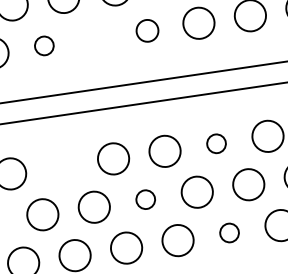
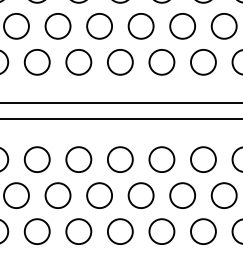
circle: (147, 31) -> (120, 62), size x1.43
circle: (95, 38) -> (78, 62), added
circle: (43, 46) -> (36, 62), size x1.67
circle: (215, 143) -> (161, 159), size x1.67
circle: (61, 166) -> (36, 159), added
circle: (145, 199) -> (99, 195), size x1.67
circle: (228, 232) -> (161, 231), size x1.67

